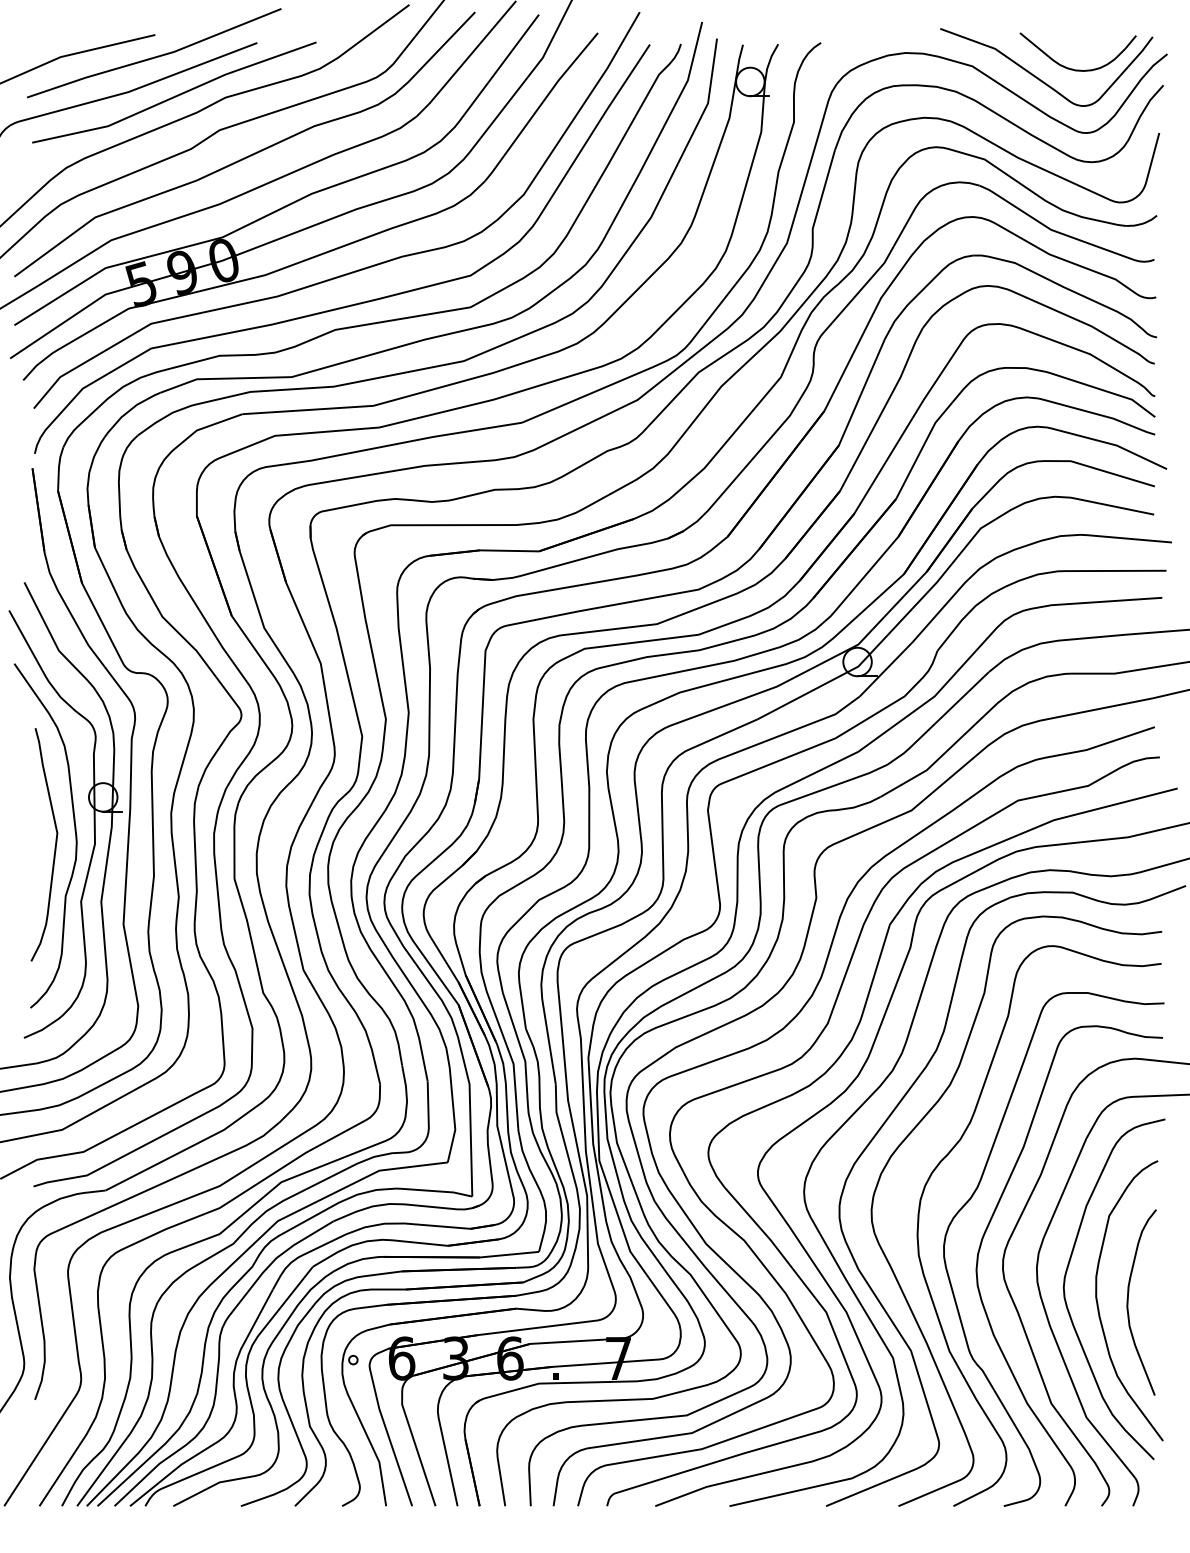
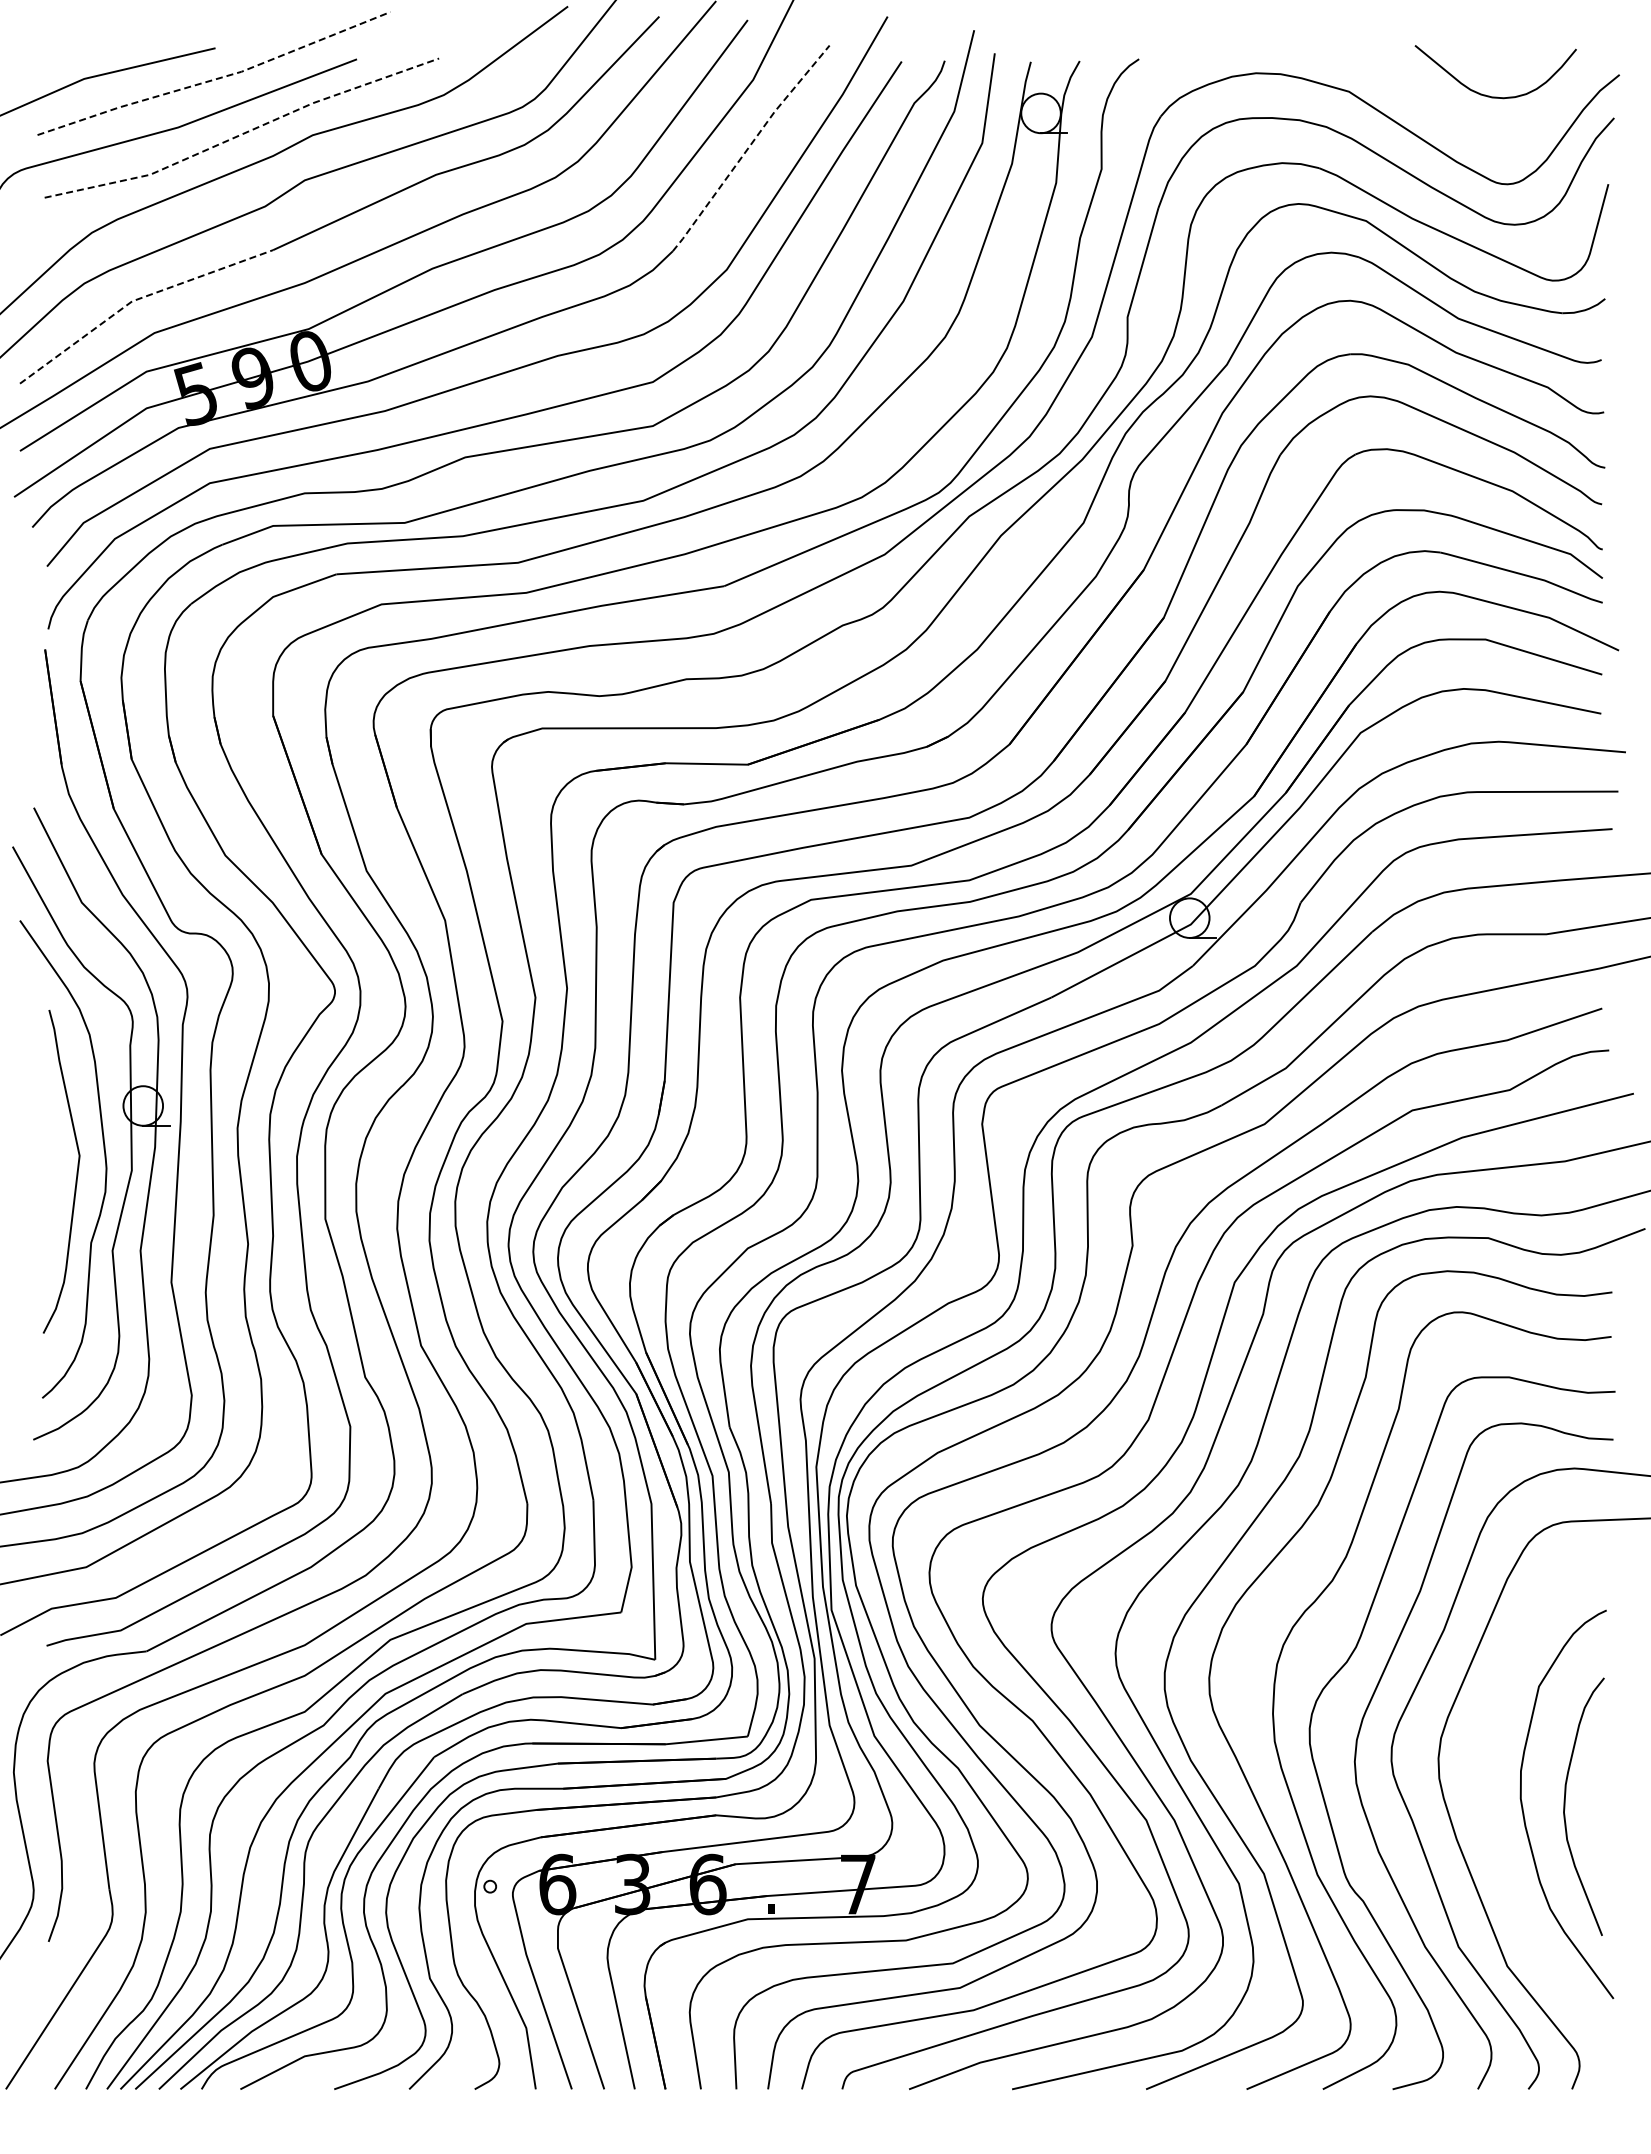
line: (156, 57) -> (216, 79), solid -> dashed
curve: (1038, 77) -> (1440, 107), removed
line: (175, 96) -> (243, 133), solid -> dashed
line: (540, 106) -> (749, 147), solid -> dashed
line: (98, 216) -> (136, 299), solid -> dashed
curve: (1064, 1290) -> (1477, 1790), removed

